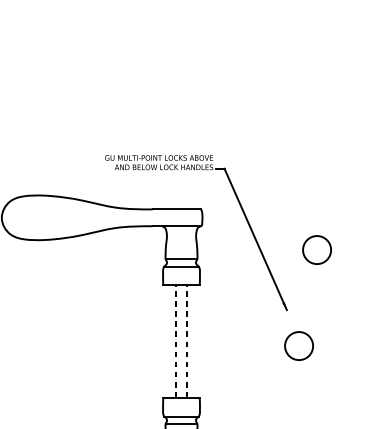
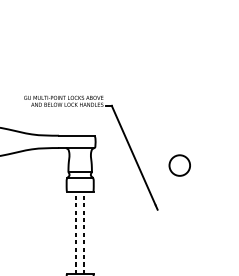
circle: (298, 345) -> (166, 235), removed

